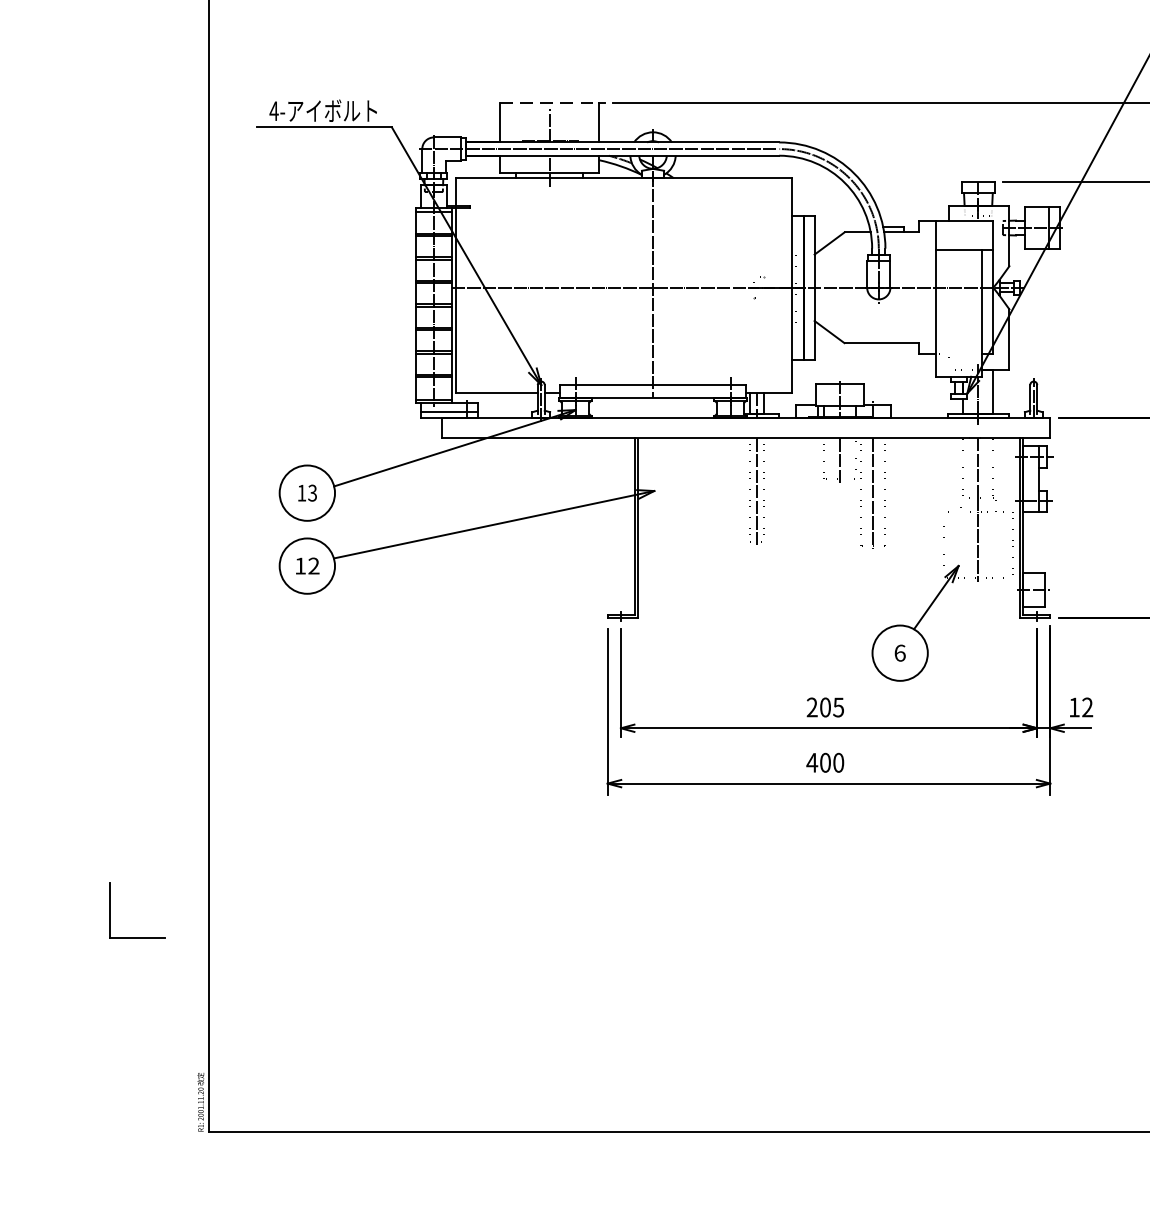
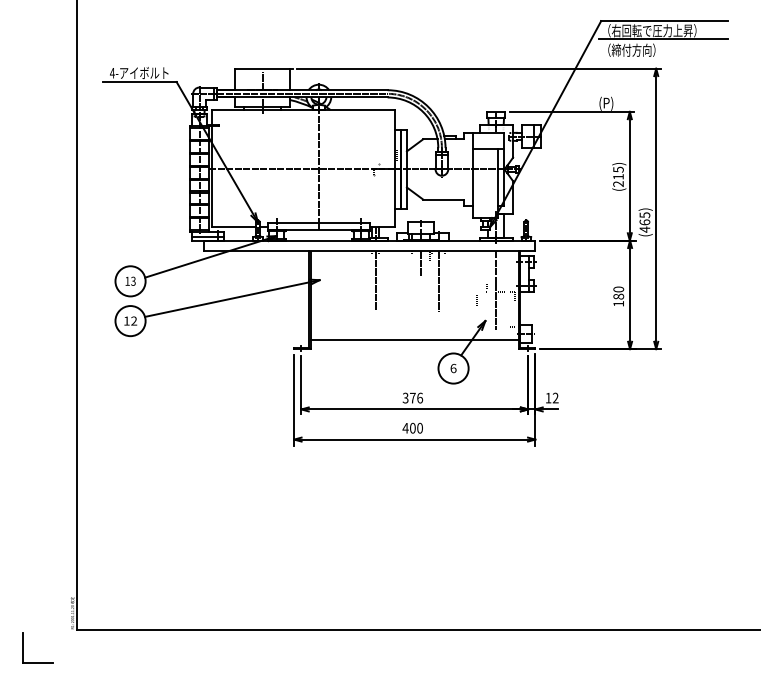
line: (551, 102) -> (263, 68), dashed -> solid
line: (828, 601) -> (414, 340), added
text: (824, 706) -> (412, 397), 205 -> 376
part: (110, 910) -> (23, 647), moved

